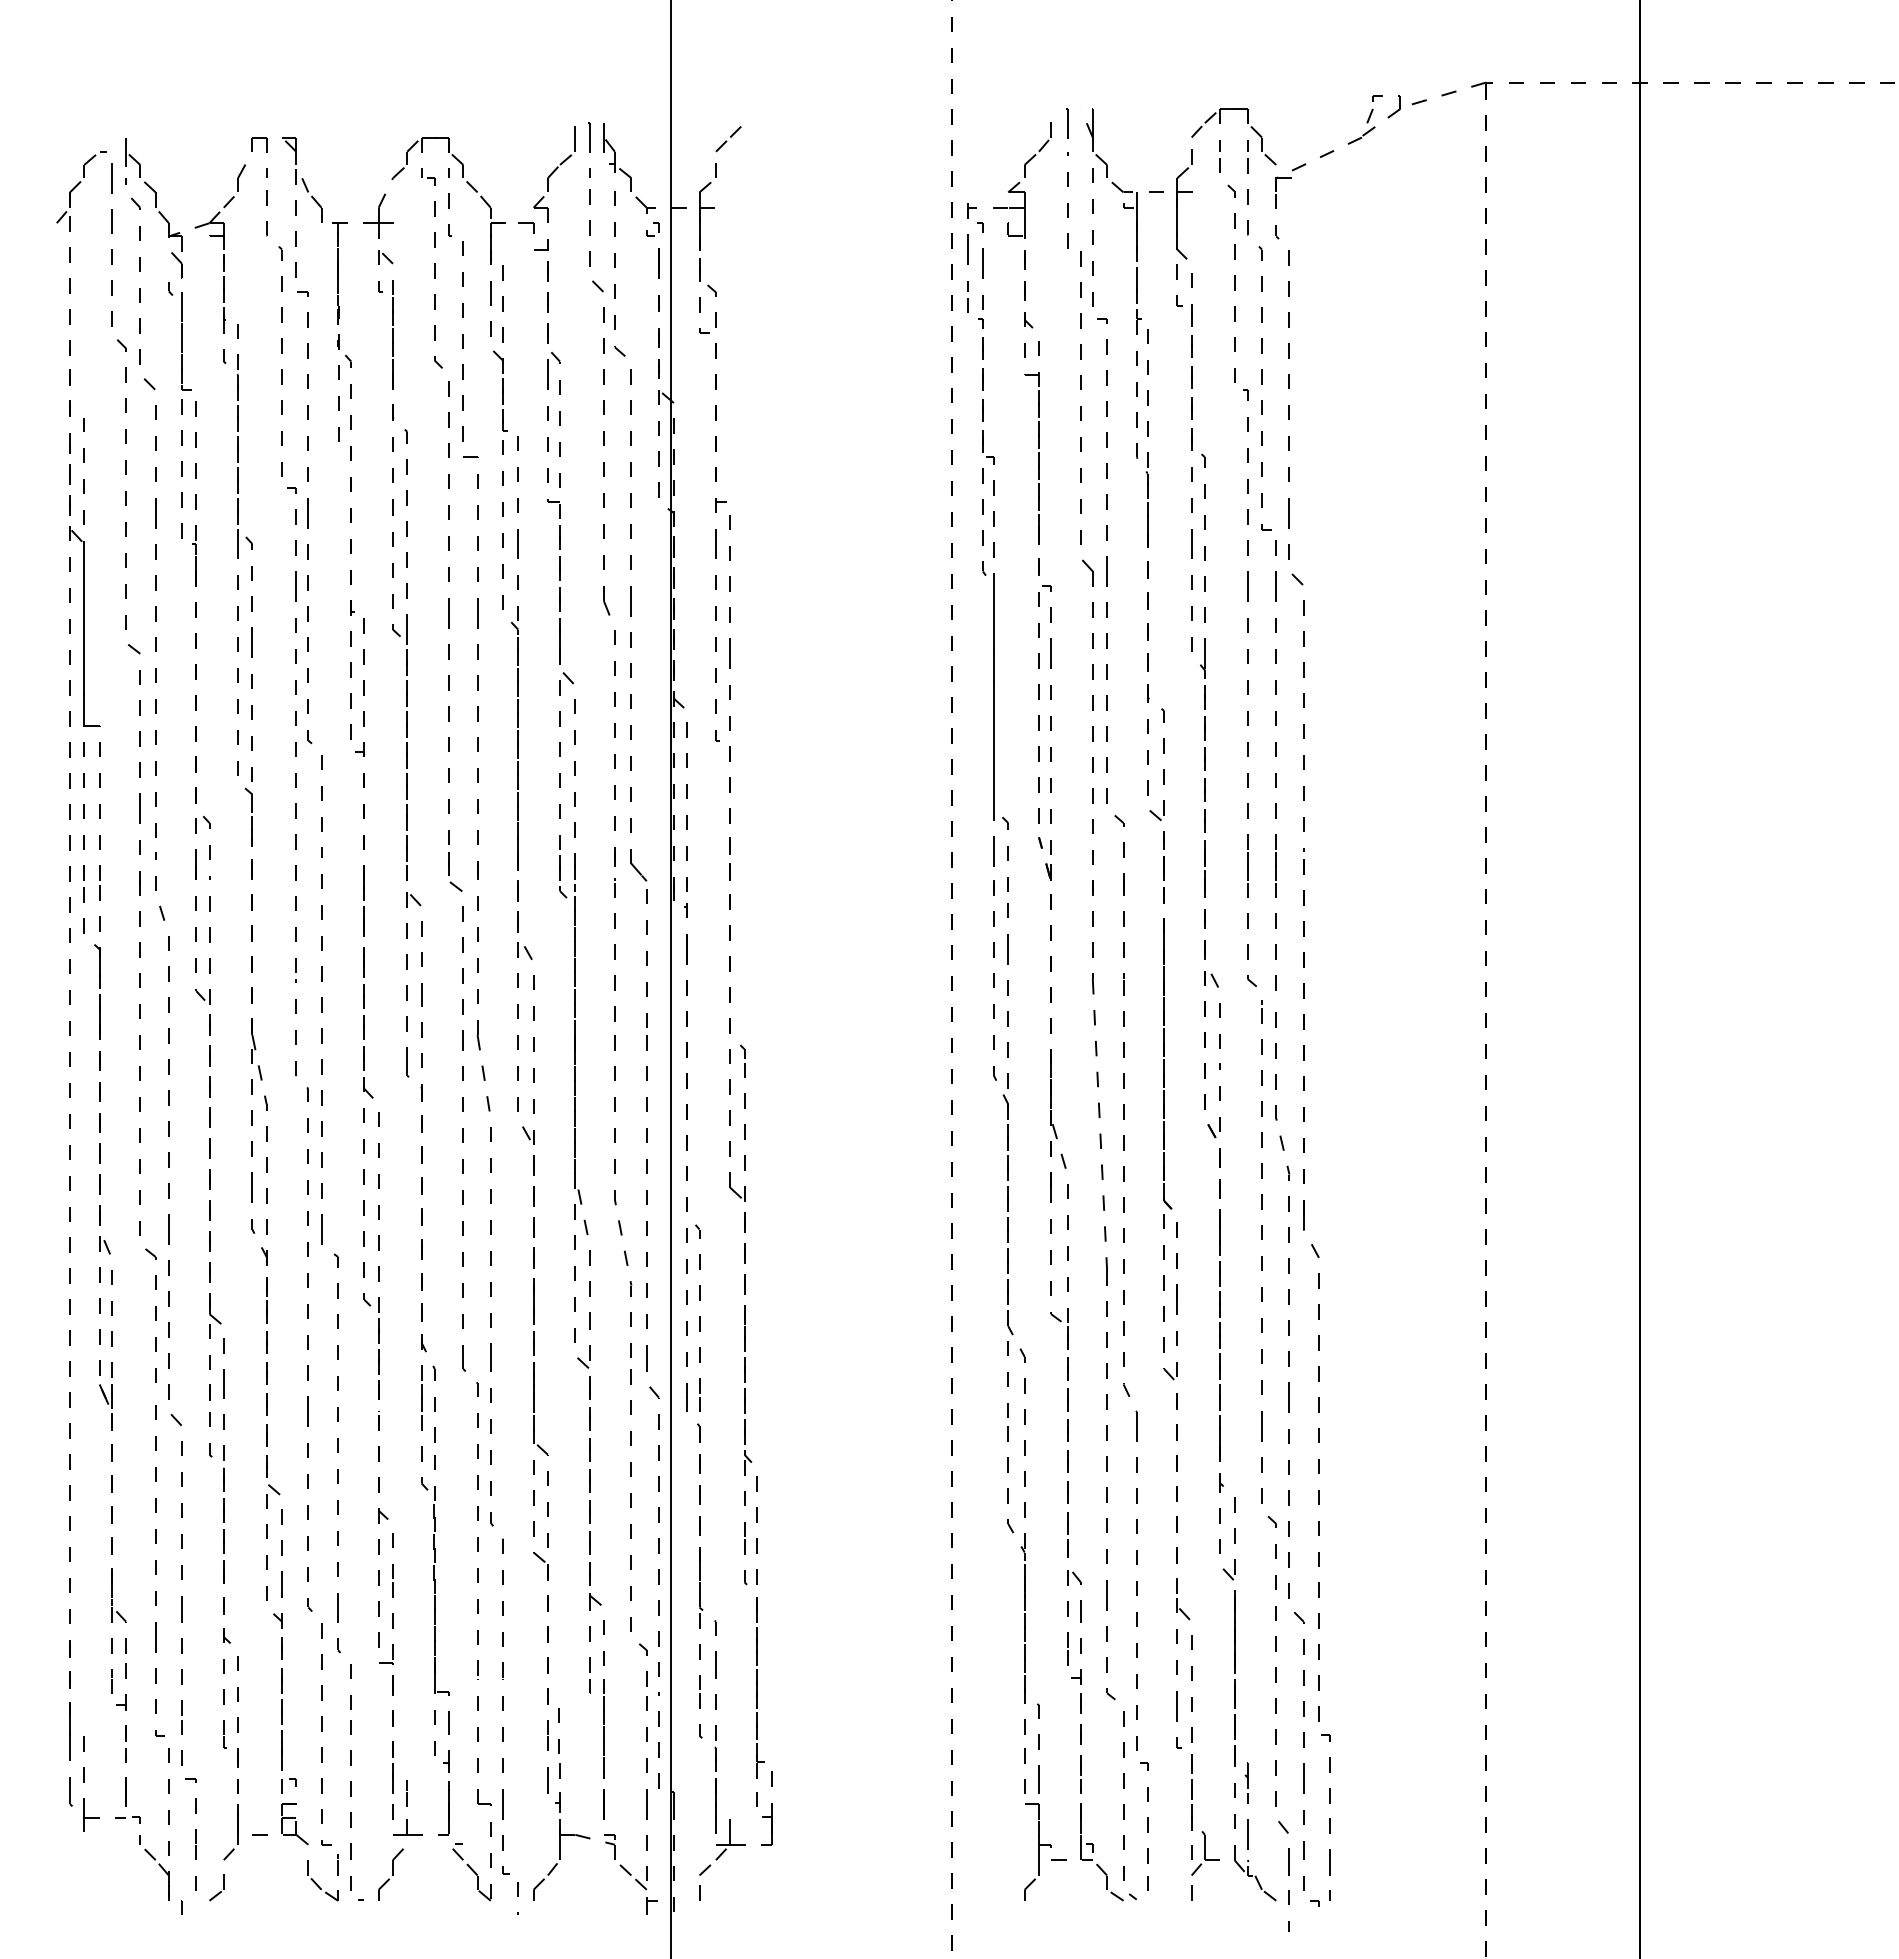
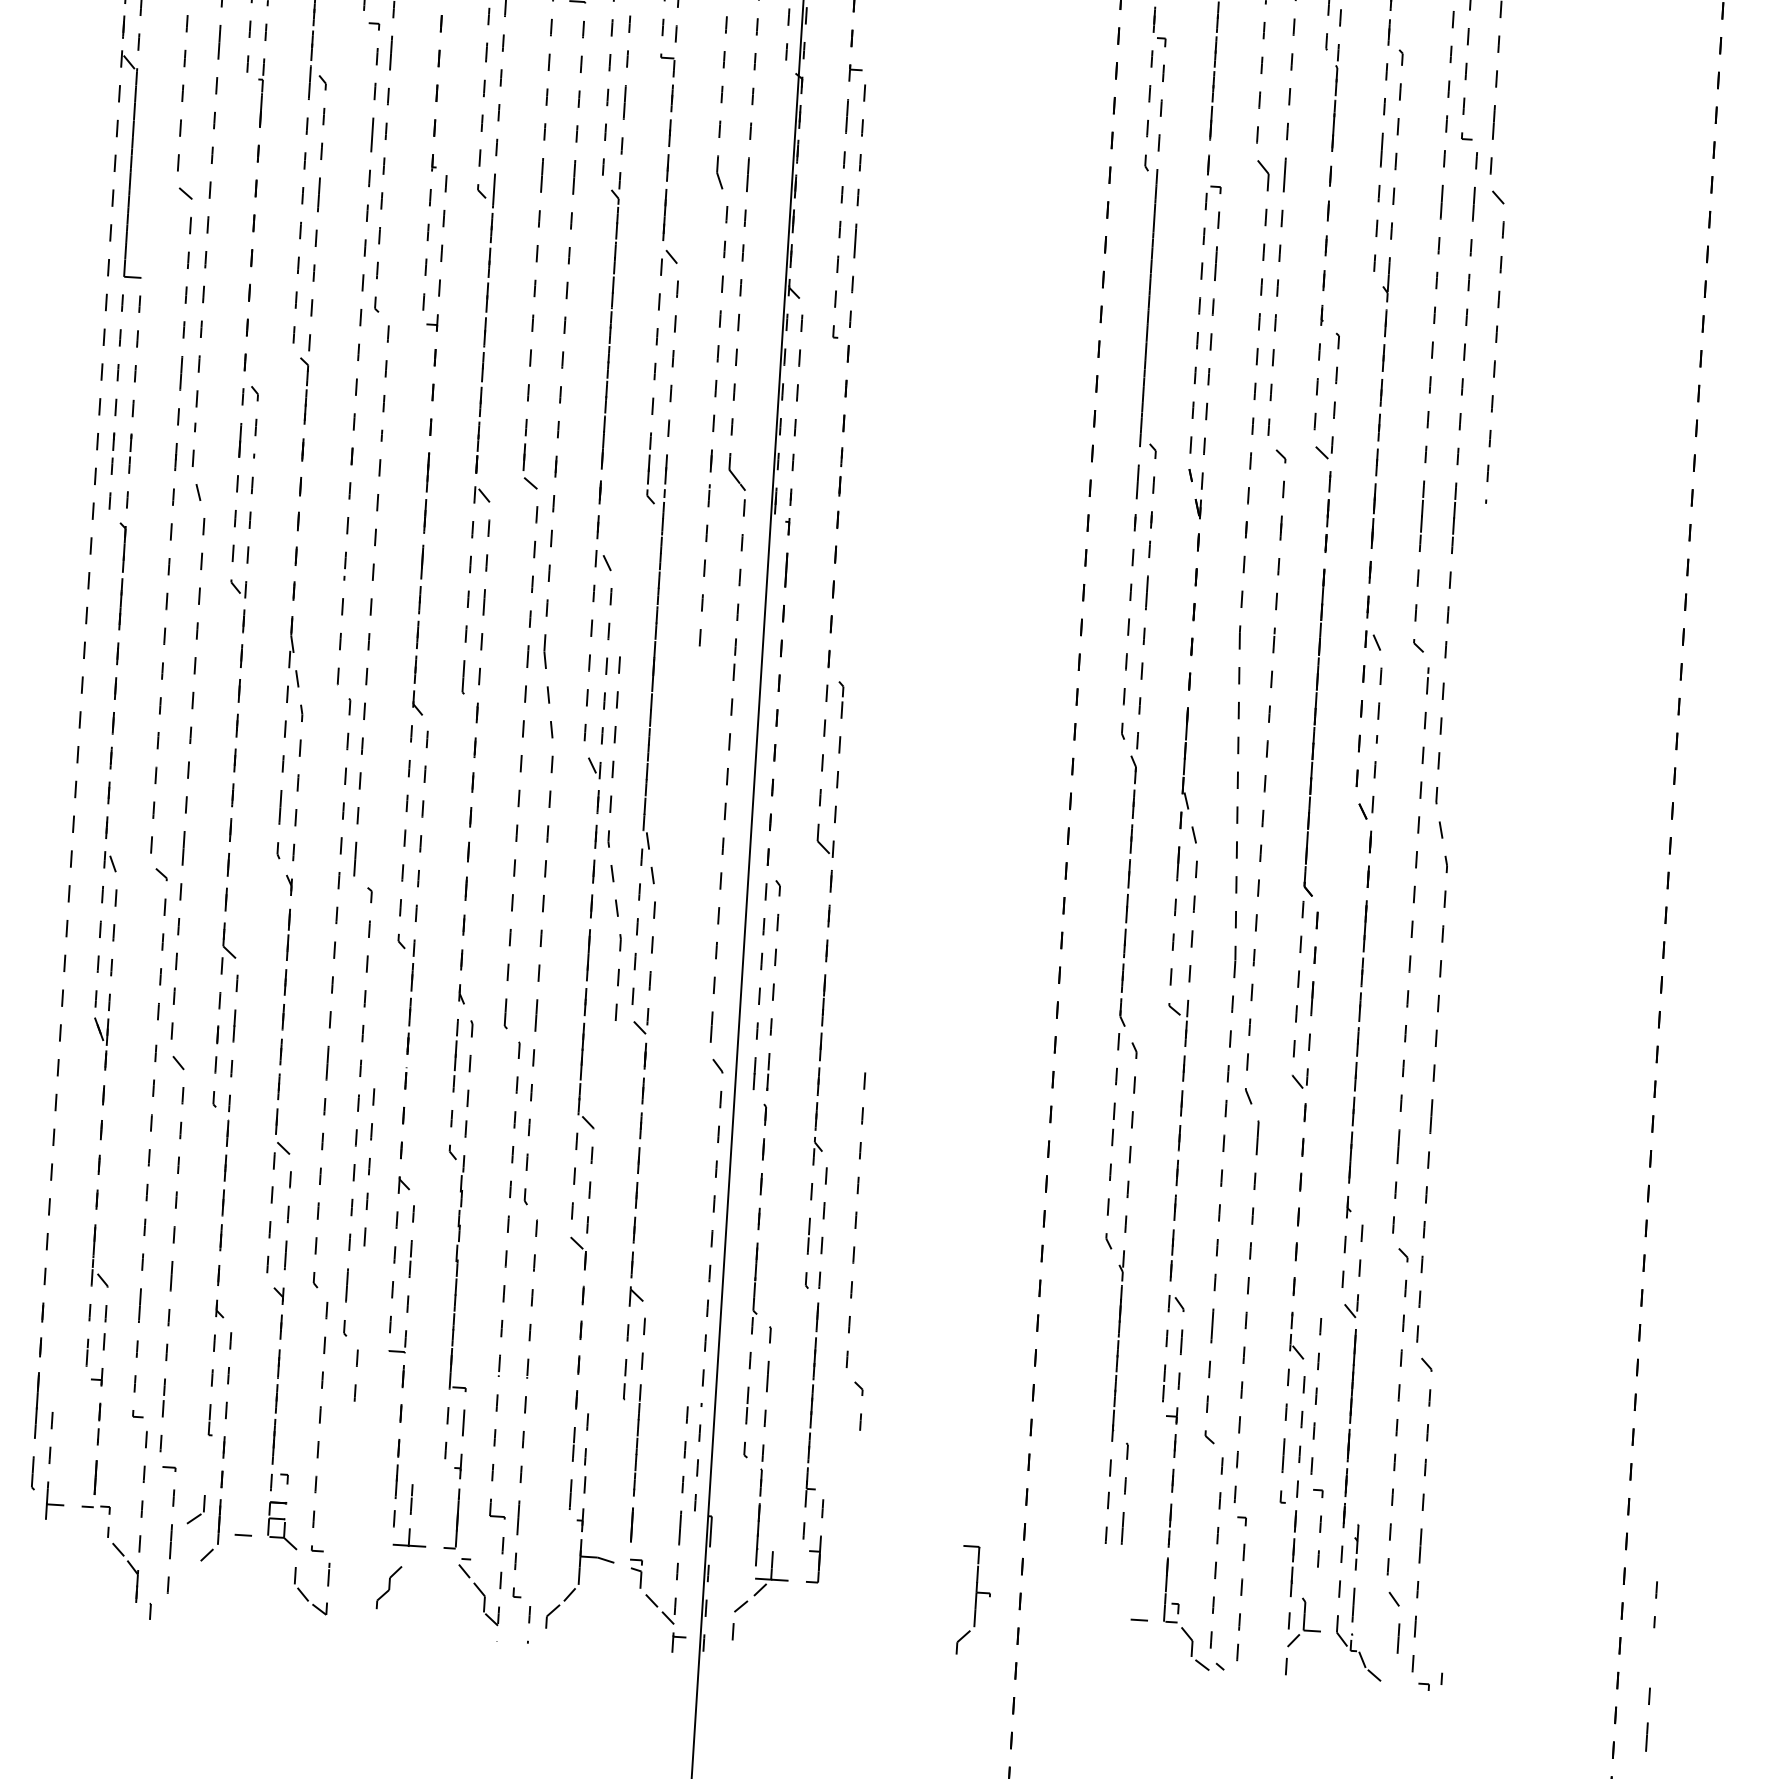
line: (615, 1196) -> (609, 837), moved
part: (1304, 1212) -> (1461, 909), removed
curve: (631, 1527) -> (854, 1250), moved
part: (1324, 1692) -> (1319, 1442), moved
part: (350, 1789) -> (368, 1166), moved
line: (1329, 1849) -> (1647, 1722), moved
part: (1037, 1851) -> (974, 1600), moved
part: (390, 1874) -> (387, 1589), size x0.7
part: (216, 1887) -> (195, 1509), moved
line: (351, 1888) -> (342, 1602), removed
line: (1288, 1904) -> (1655, 1597), moved

